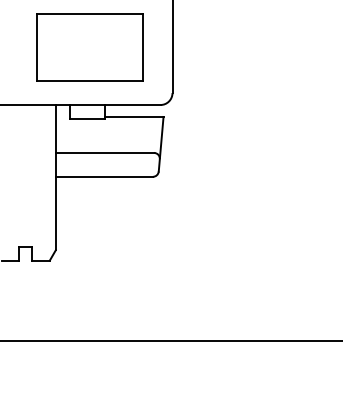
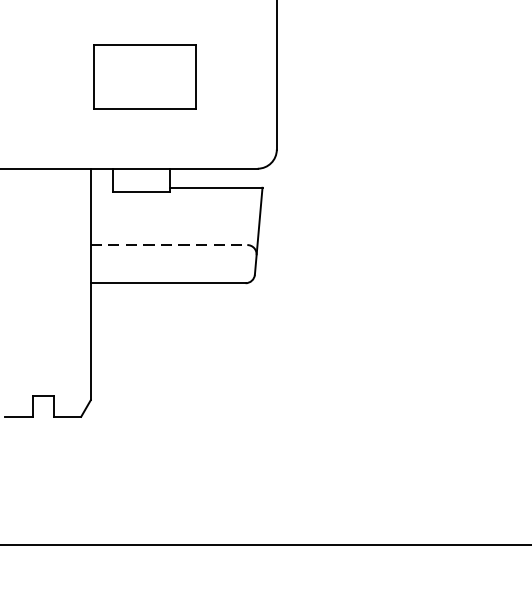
part: (89, 47) -> (144, 76), size x0.6
line: (105, 152) -> (169, 244), solid -> dashed

